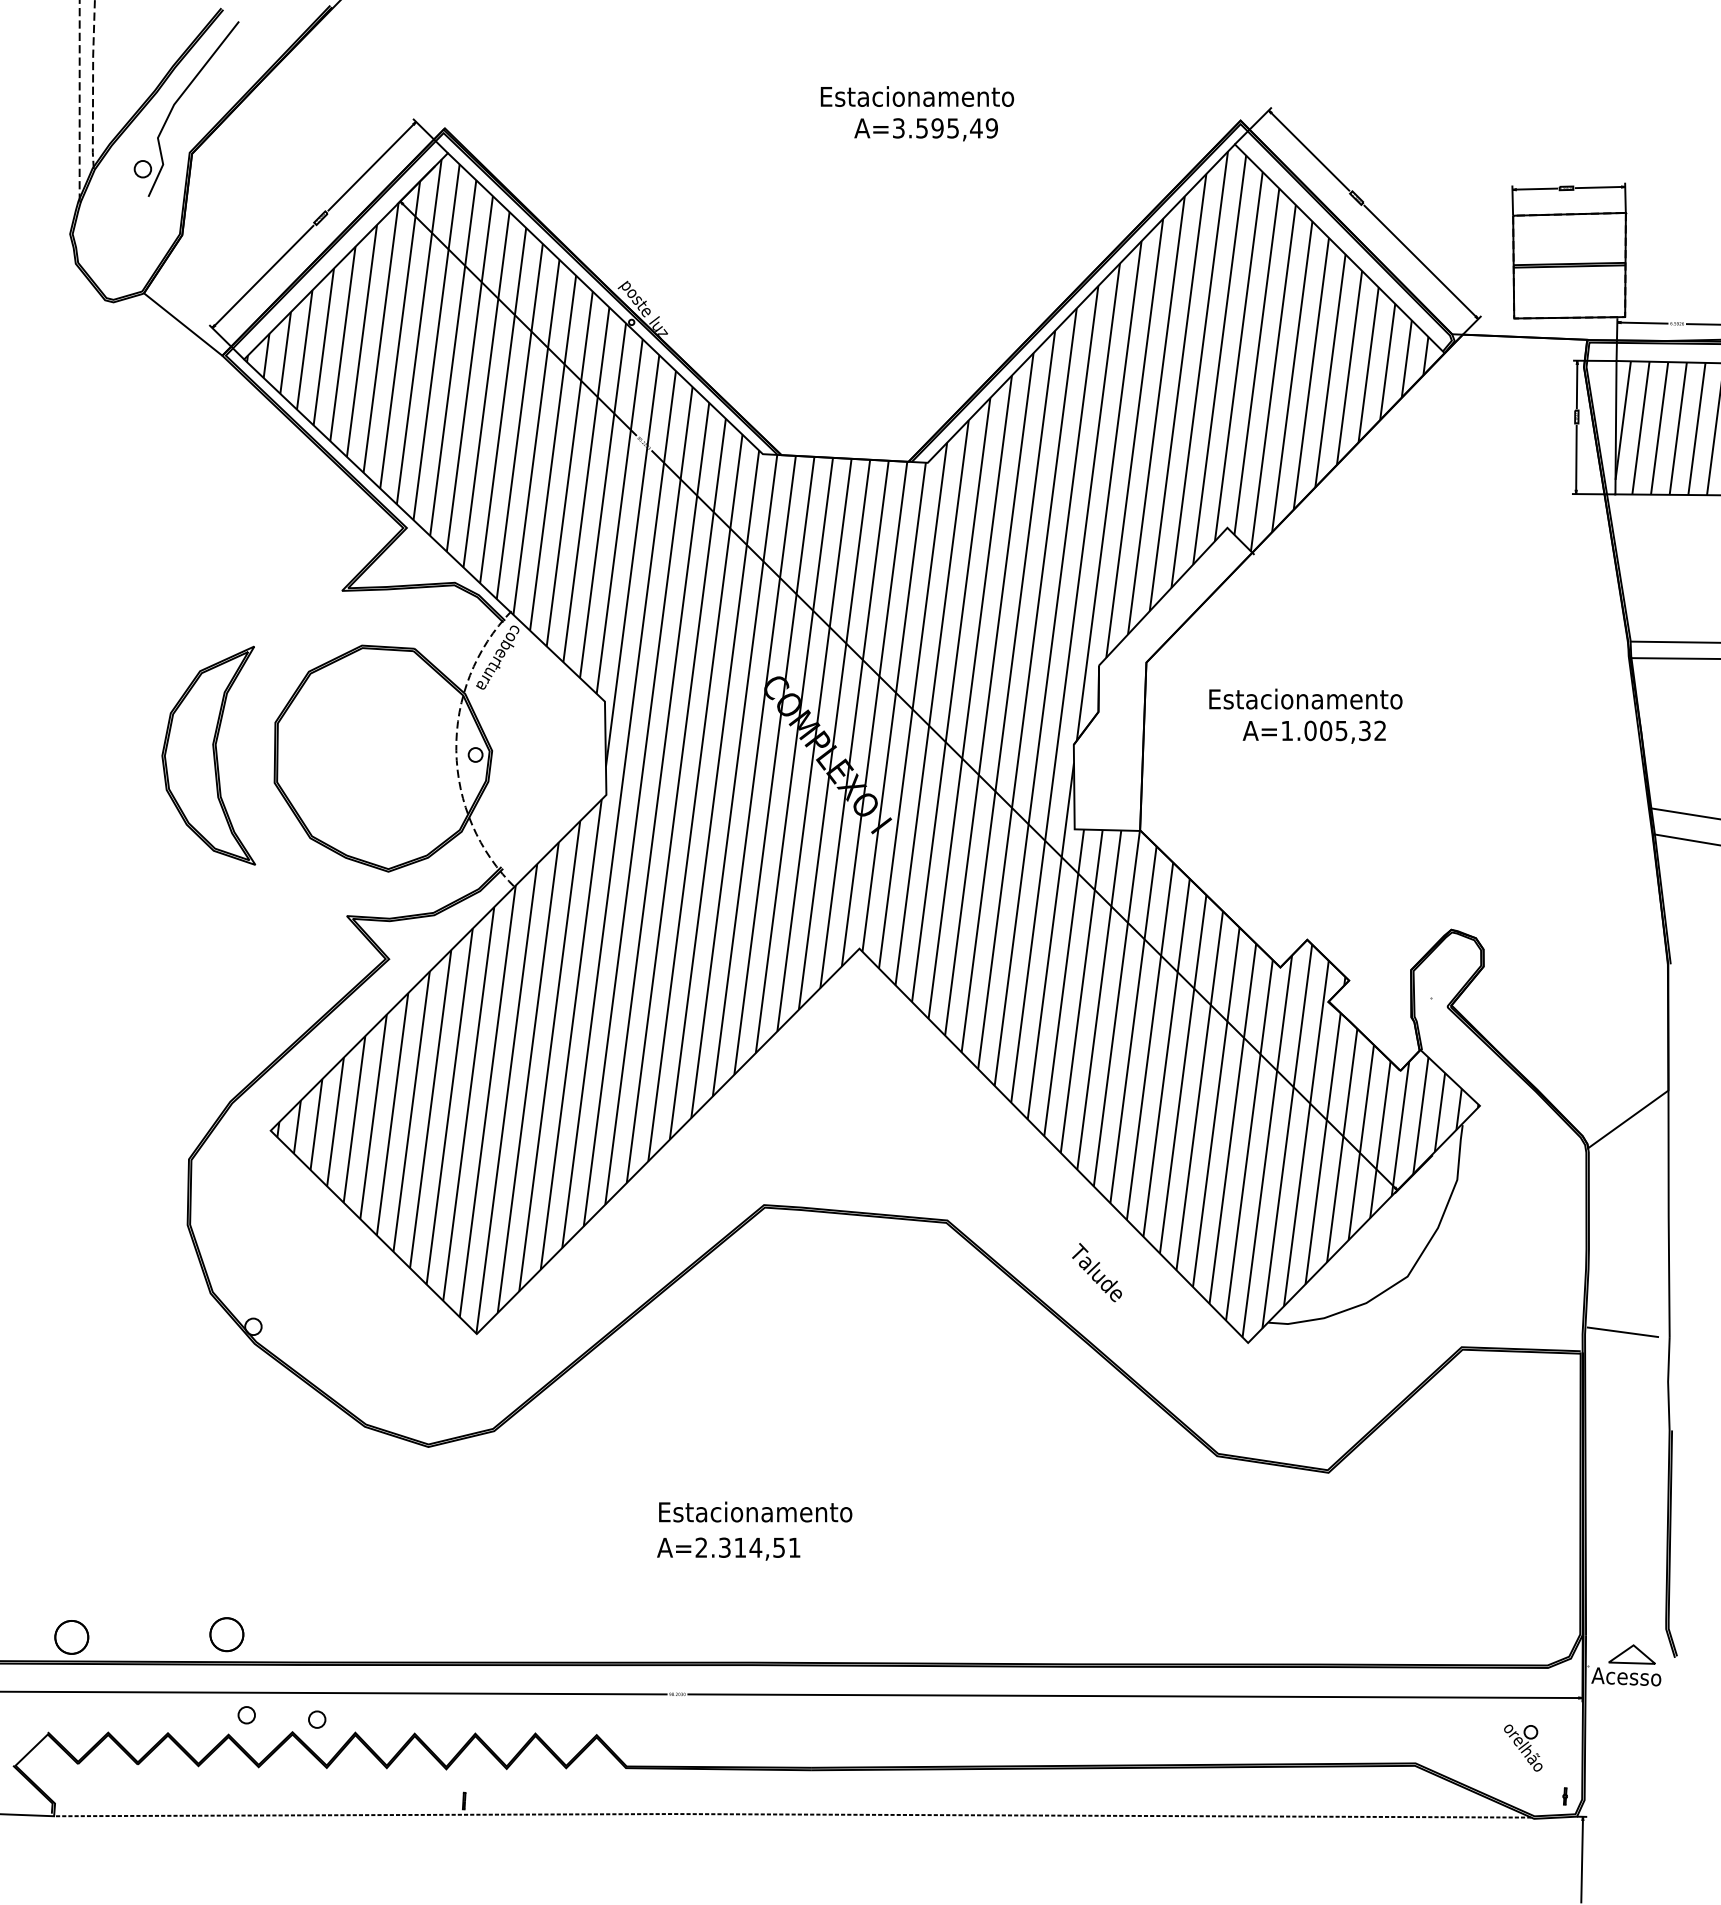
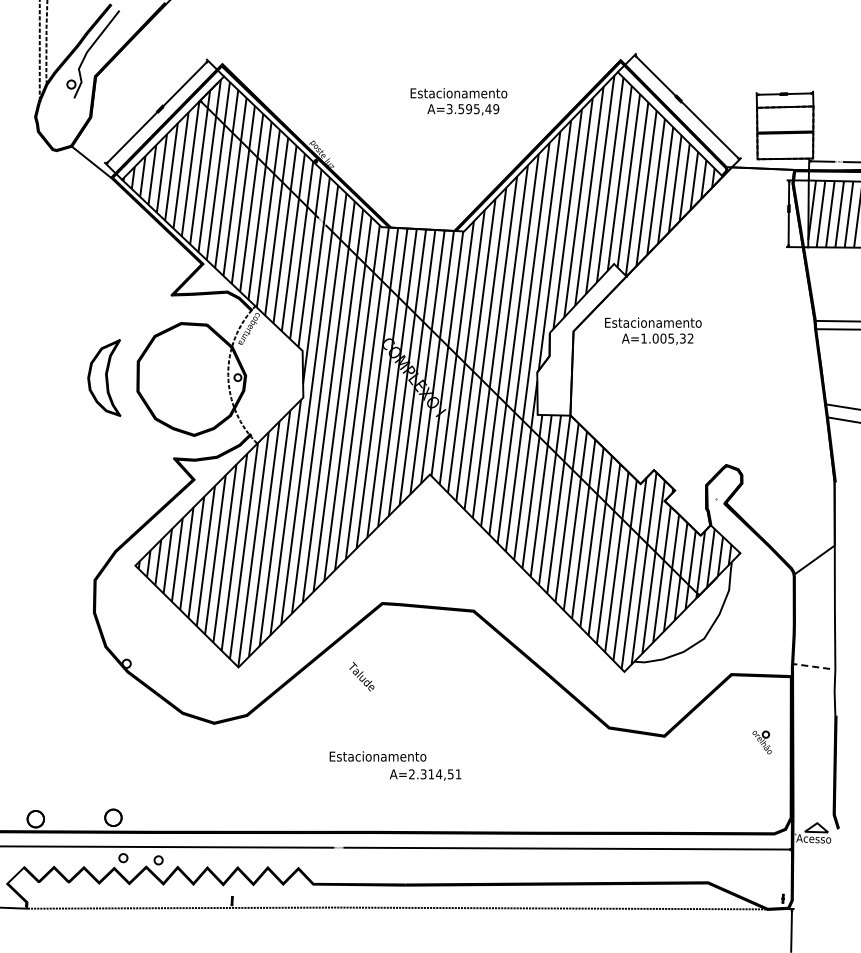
text: (916, 113) -> (458, 101), moved
text: (1306, 714) -> (653, 330), moved
part: (208, 754) -> (104, 377), size x0.7
text: (1096, 1272) -> (361, 676), moved
line: (1621, 1332) -> (811, 666), solid -> dashed
text: (728, 1548) -> (425, 774), moved
part: (1522, 1747) -> (761, 742), moved

